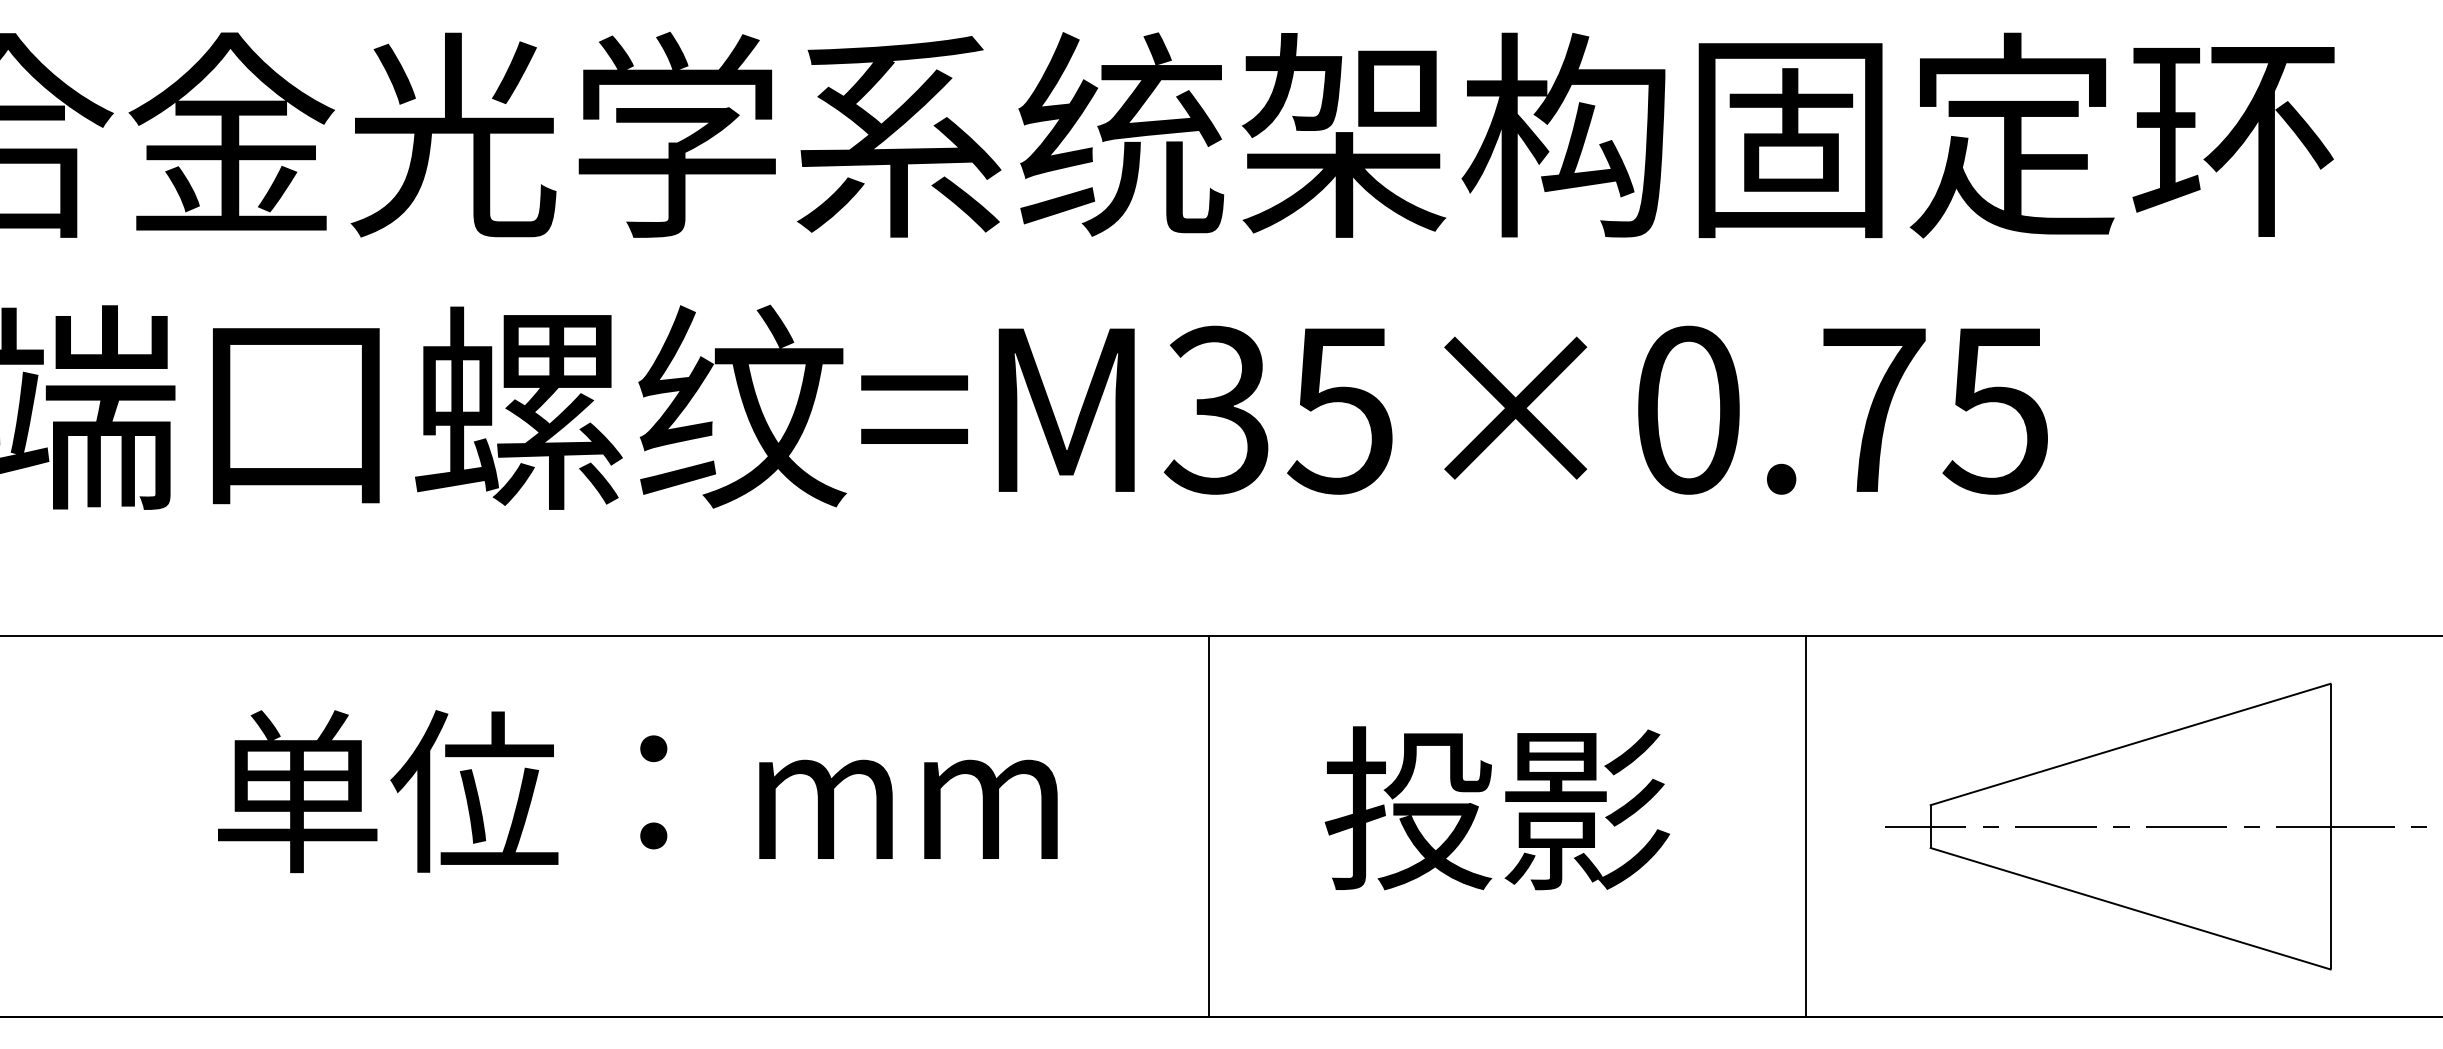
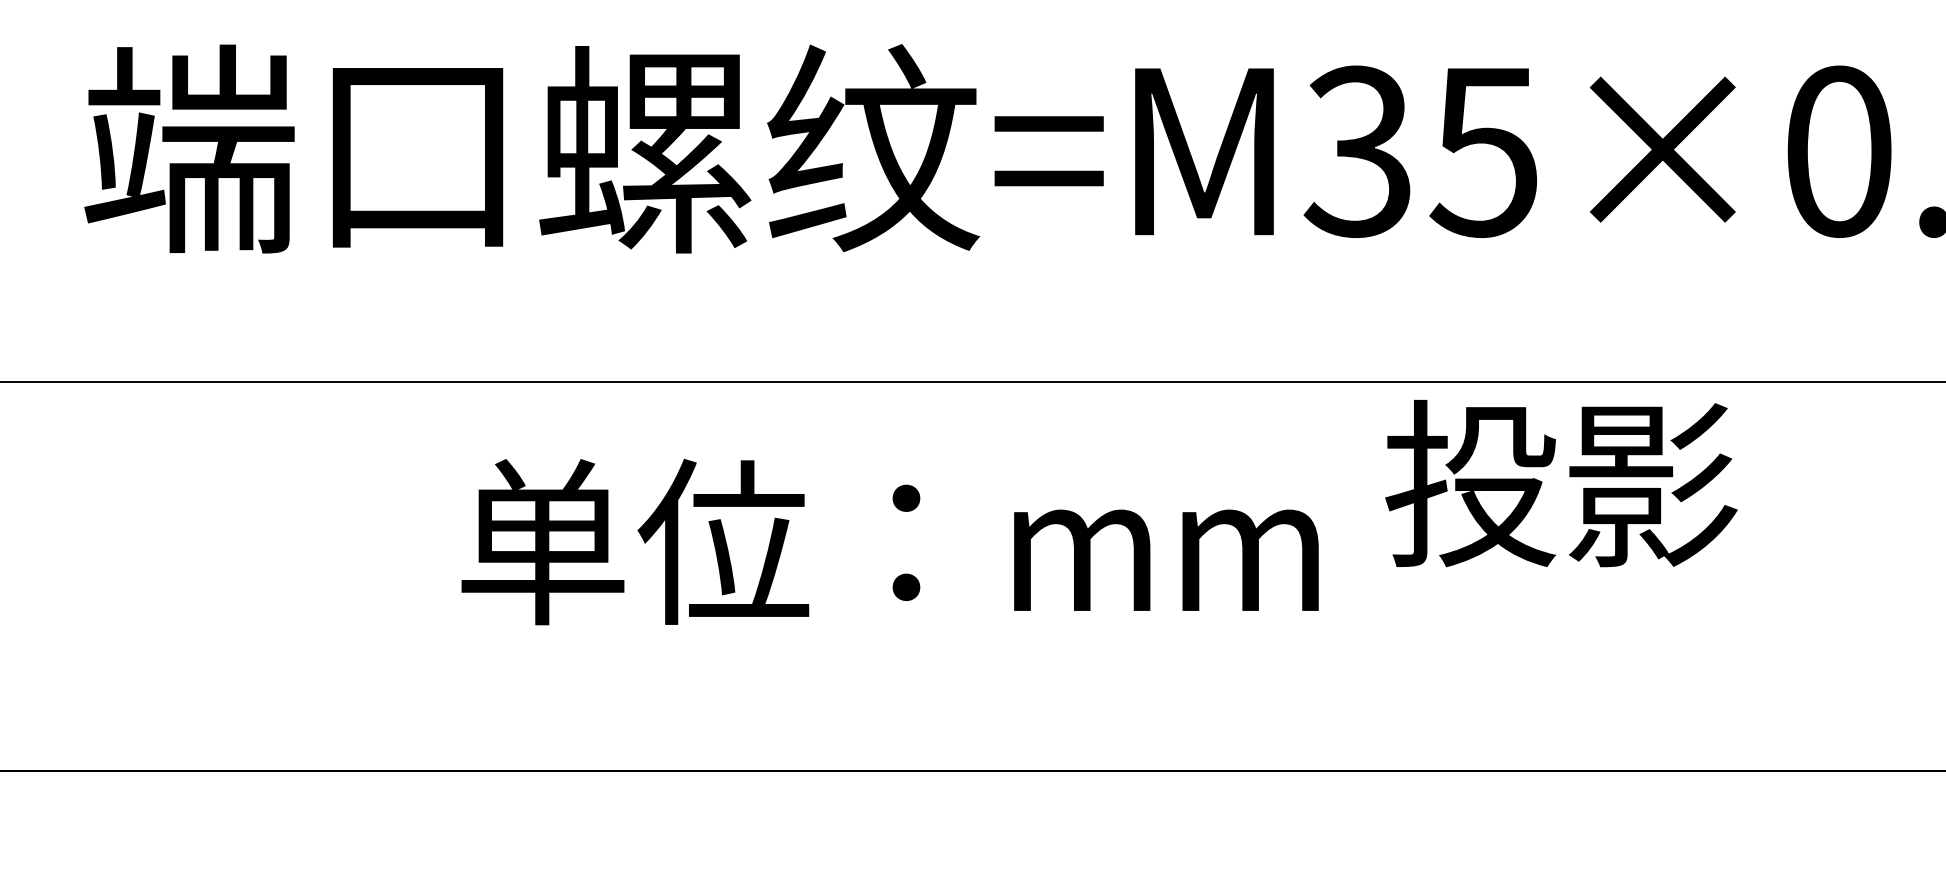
text: (637, 791) -> (889, 541), moved
text: (1496, 808) -> (1560, 483), moved
line: (1209, 826) -> (1350, 576), removed

